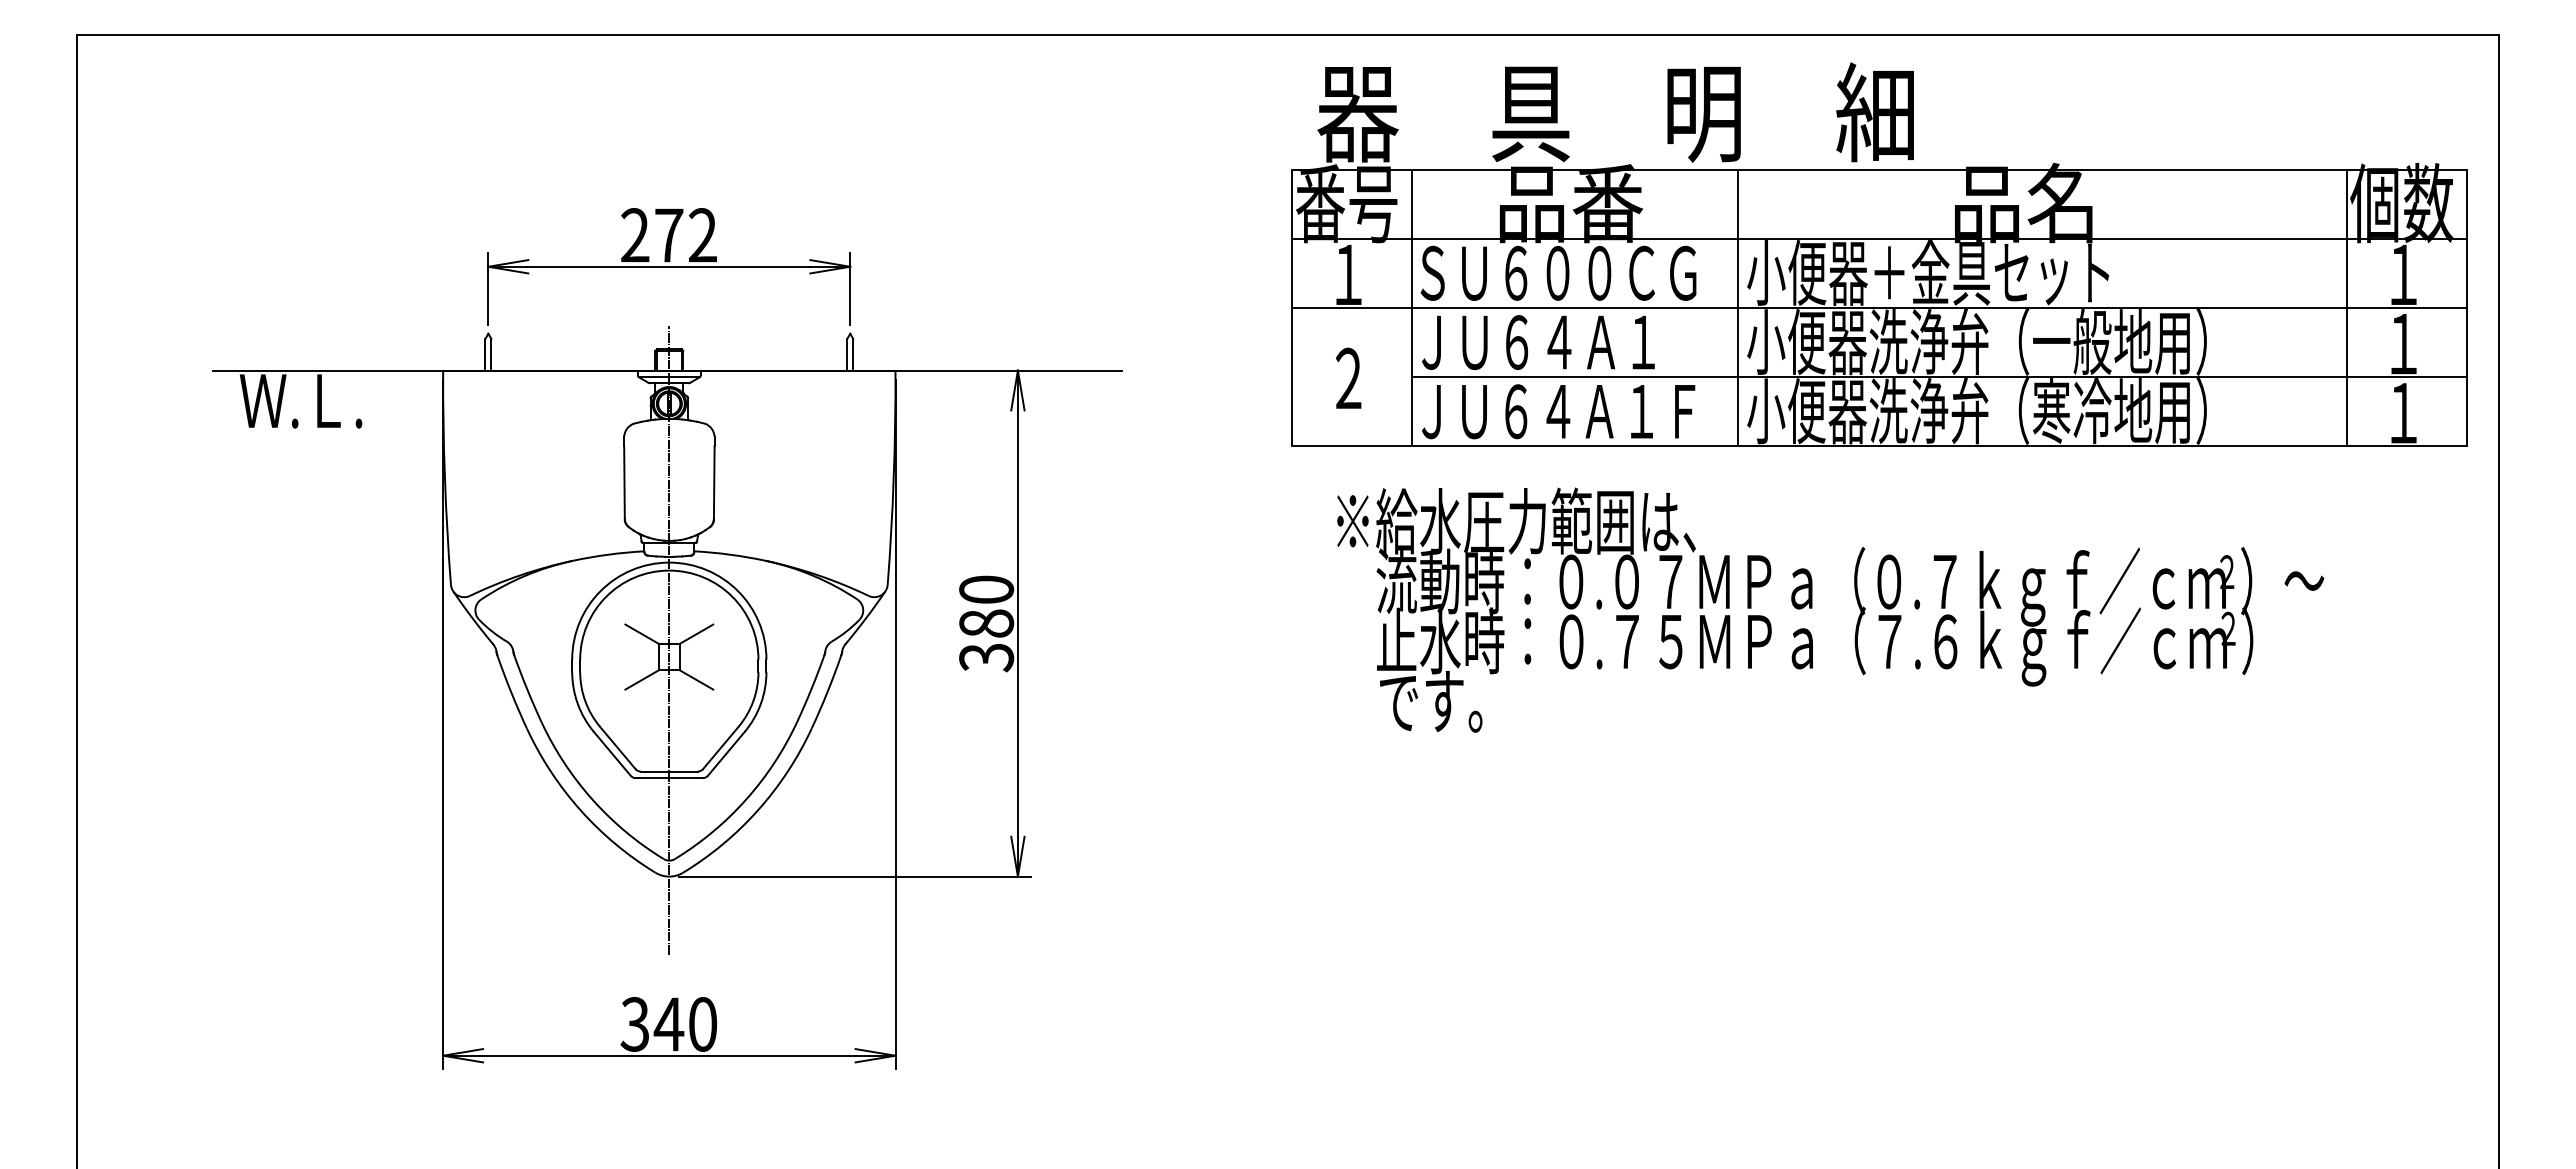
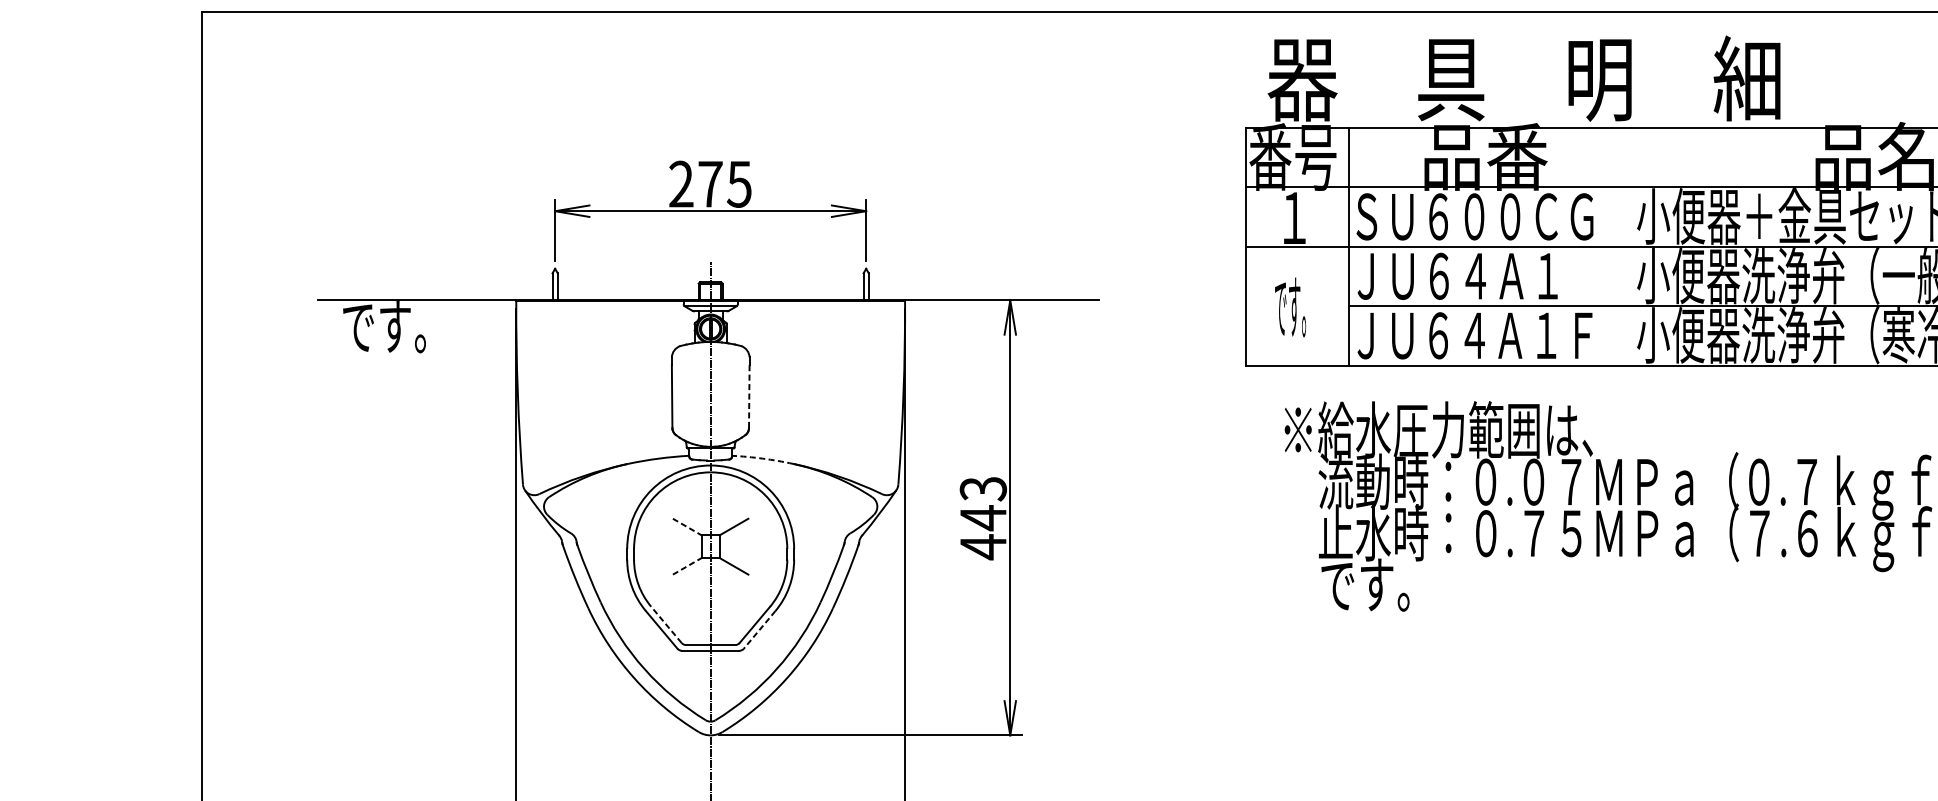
text: (702, 235) -> (739, 184), 272 -> 275
line: (1737, 307) -> (1628, 246), removed
text: (1344, 378) -> (1290, 307), ２ -> です。
text: (300, 402) -> (393, 327), Ｗ.Ｌ. -> です。
line: (714, 483) -> (749, 397), solid -> dashed
arc: (729, 554) -> (762, 458), solid -> dashed
text: (986, 624) -> (983, 518), 380 -> 443
line: (642, 634) -> (687, 527), solid -> dashed
line: (642, 679) -> (687, 565), solid -> dashed
line: (617, 748) -> (666, 625), solid -> dashed
line: (726, 753) -> (759, 629), solid -> dashed

